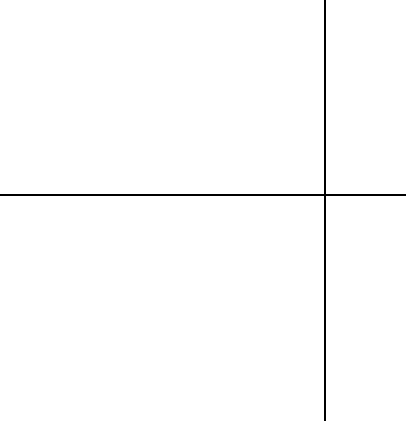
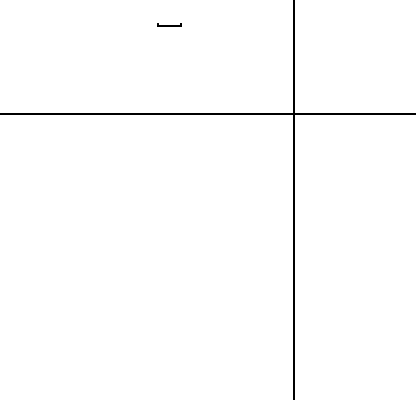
line: (212, 114) -> (169, 25), added

